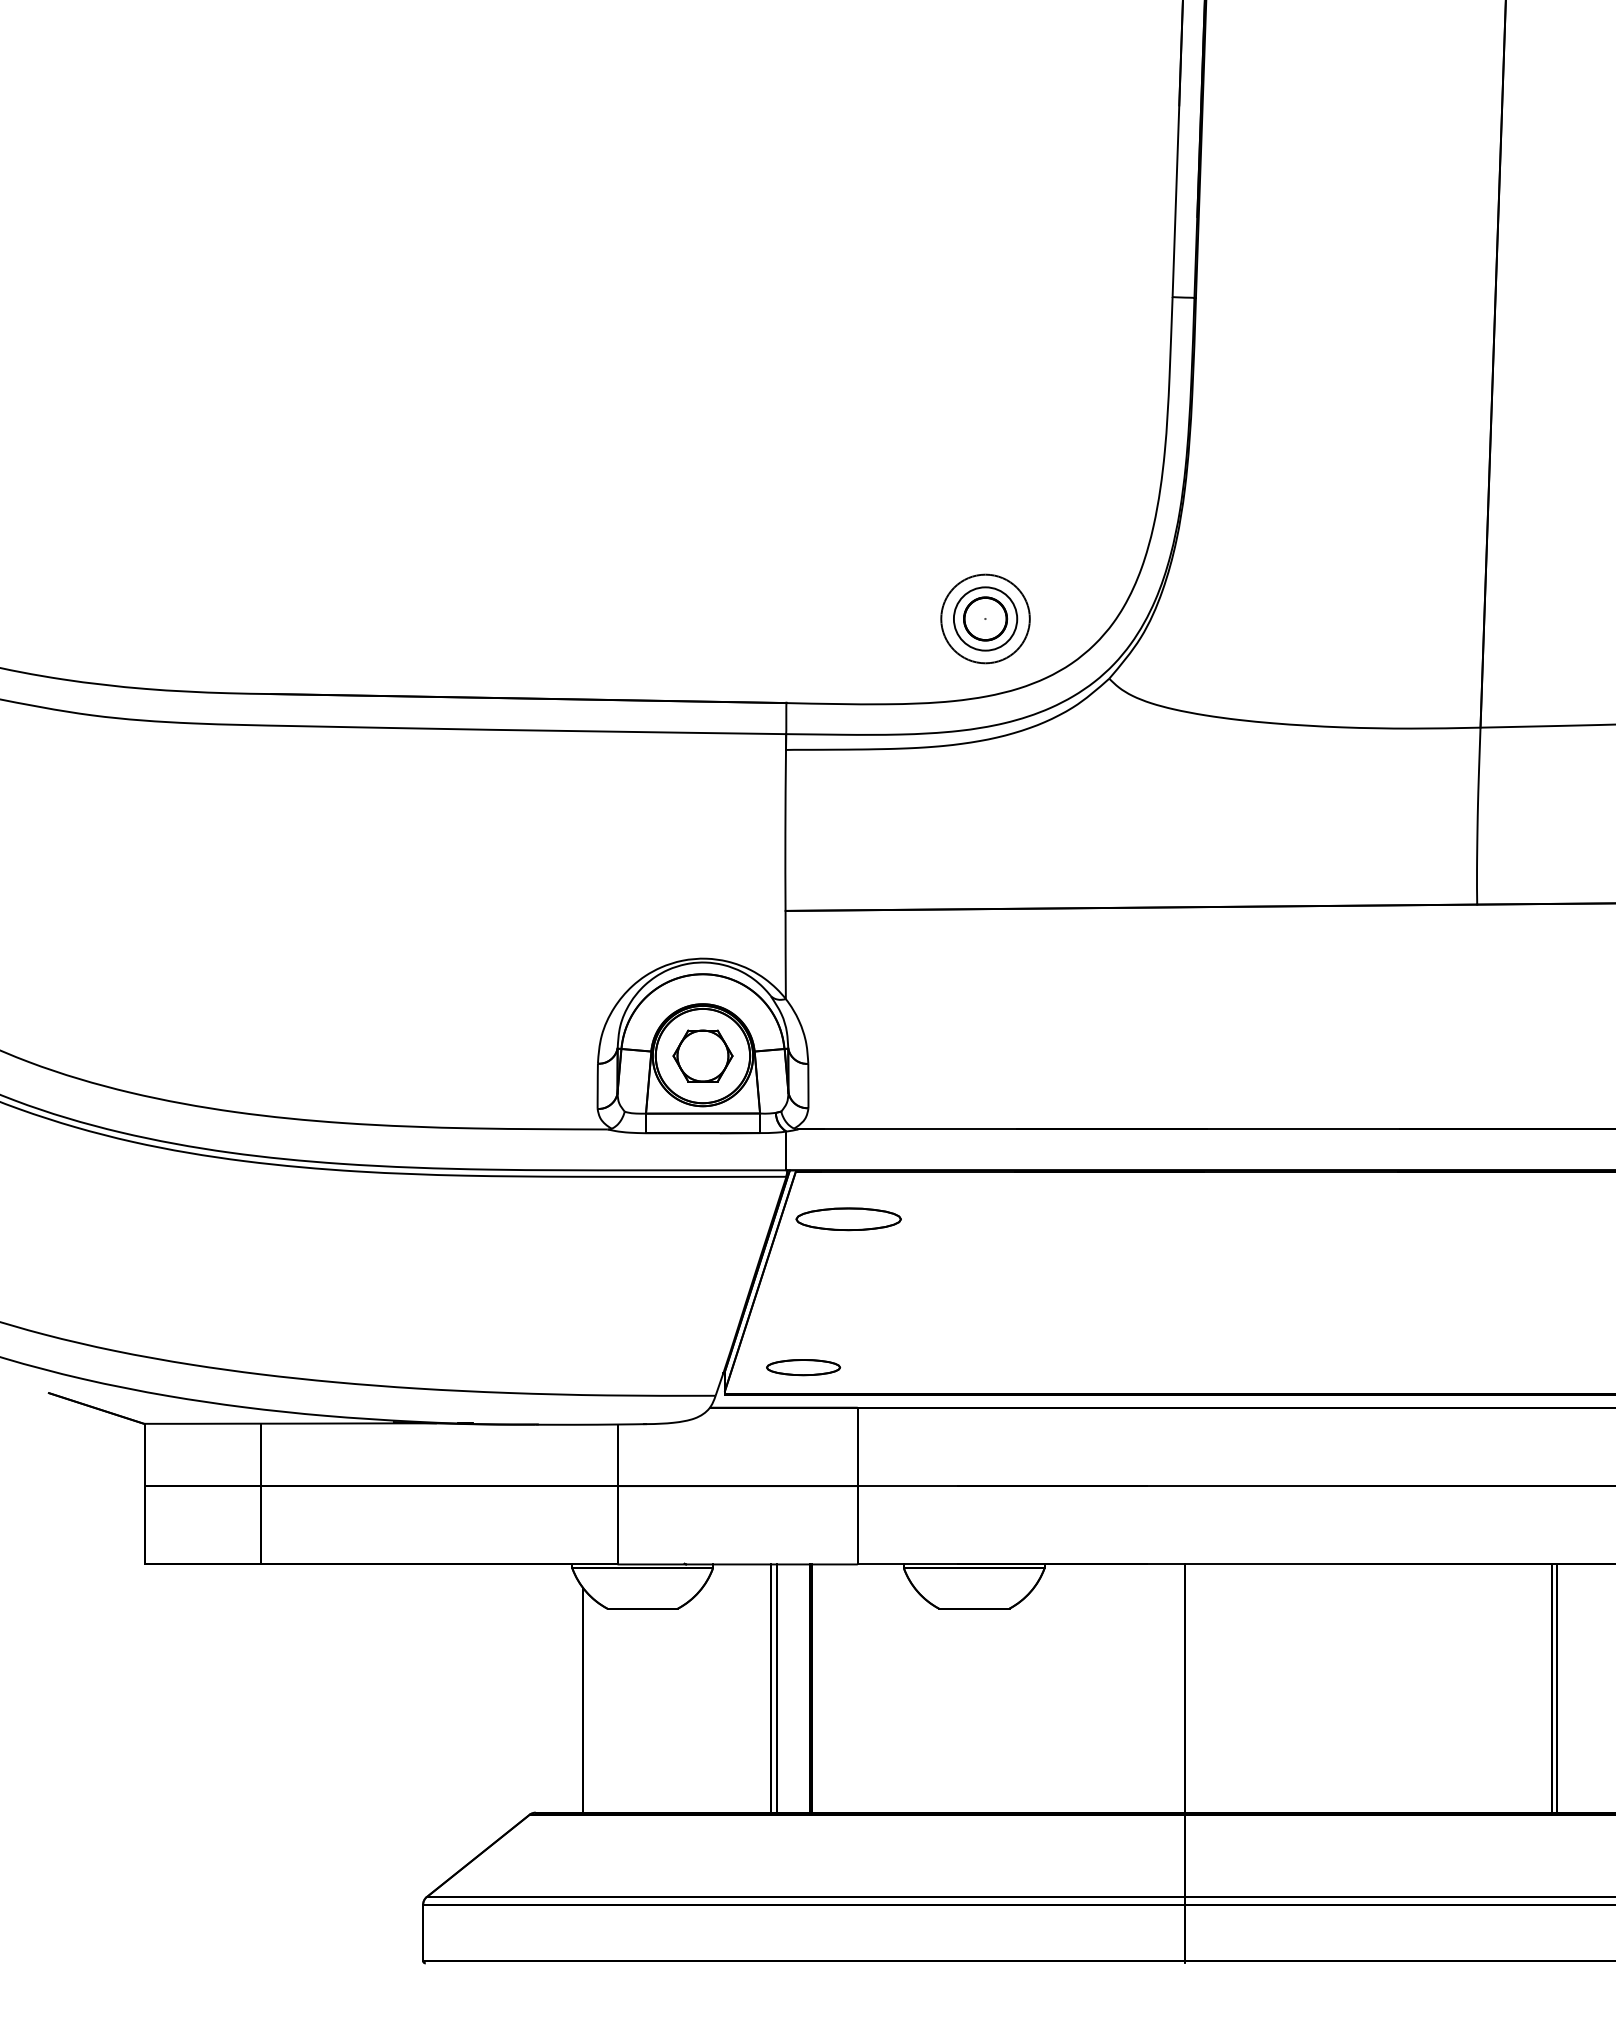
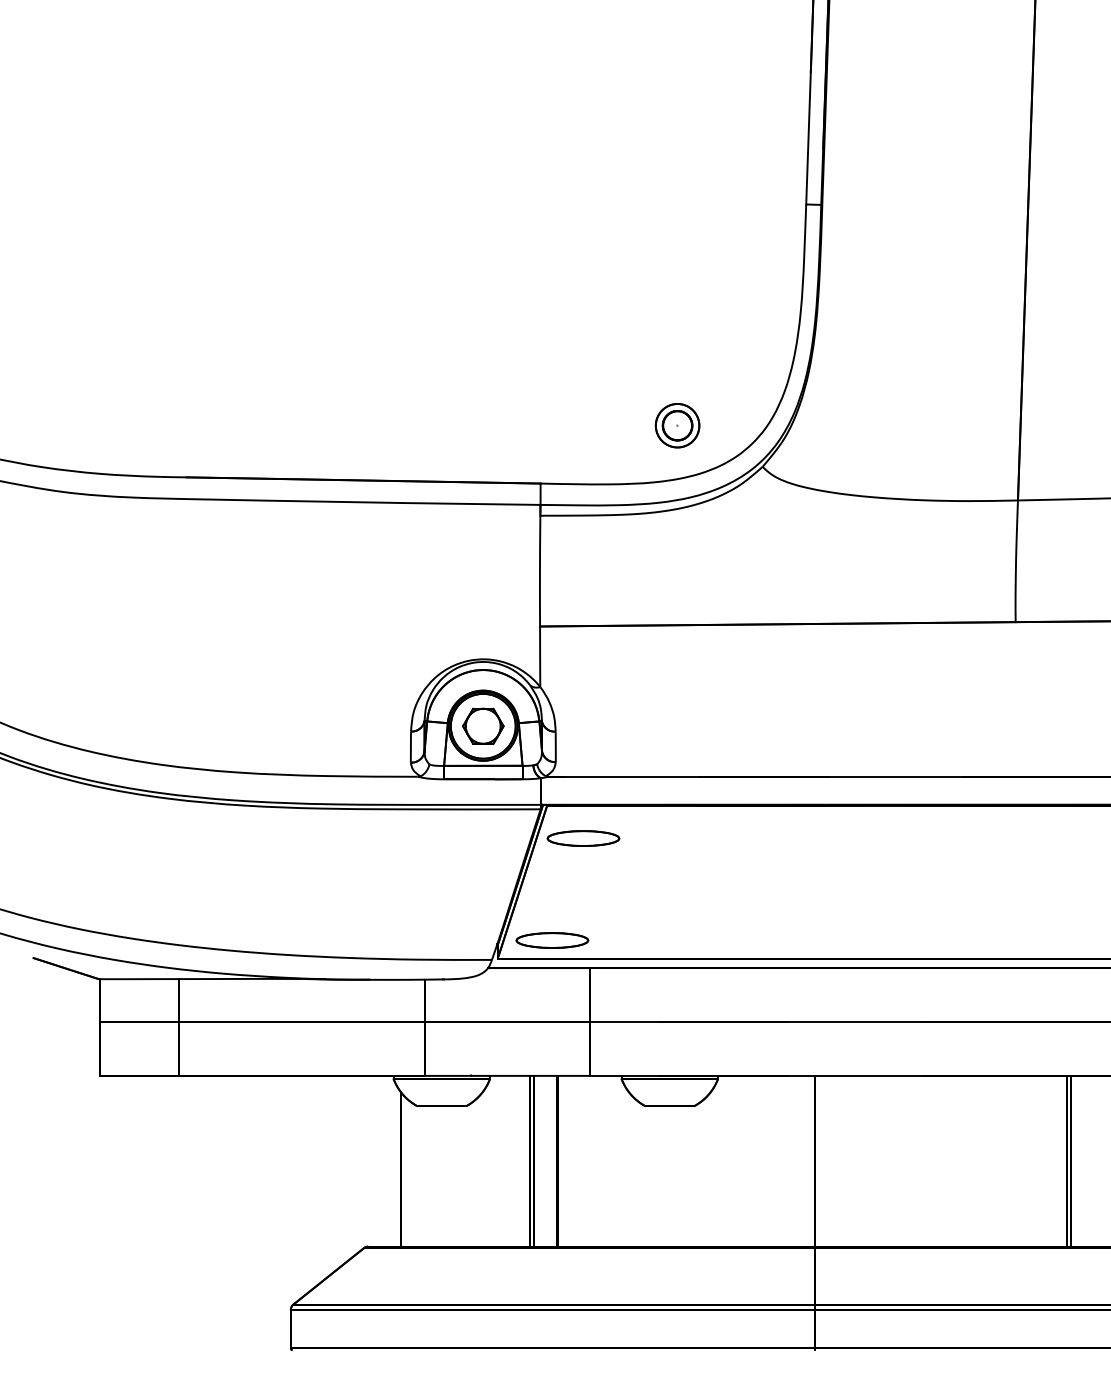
circle: (985, 618) -> (677, 425), size x0.71
part: (803, 1367) -> (552, 940), size x1.43

